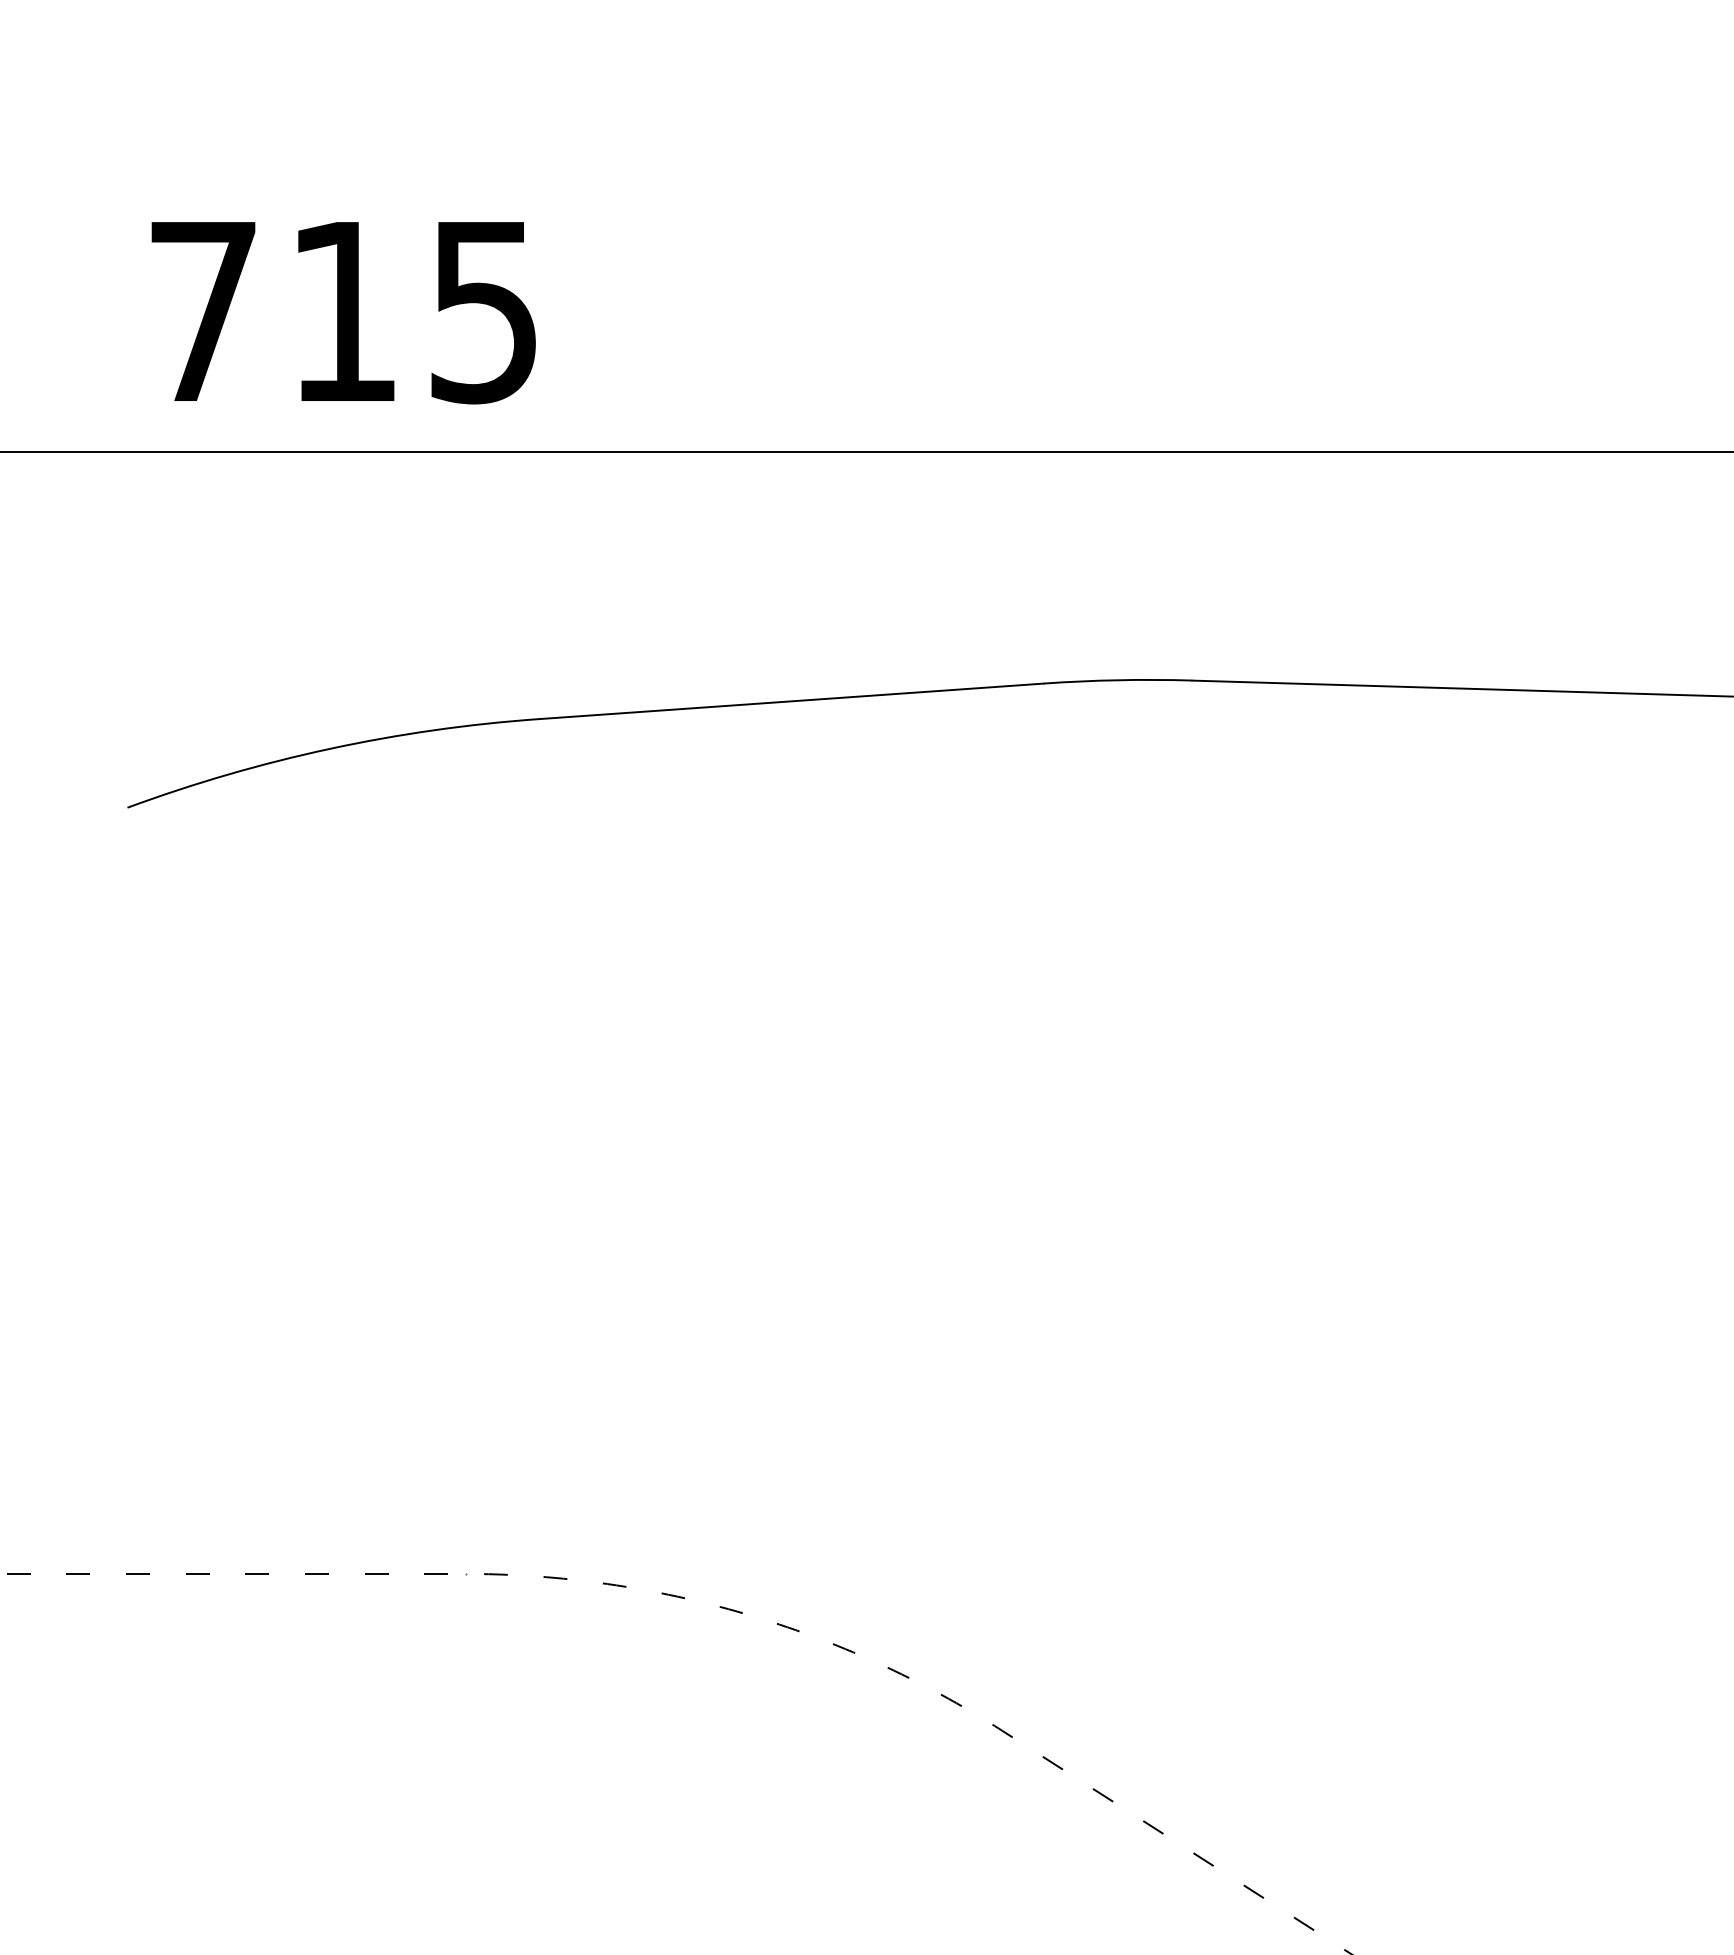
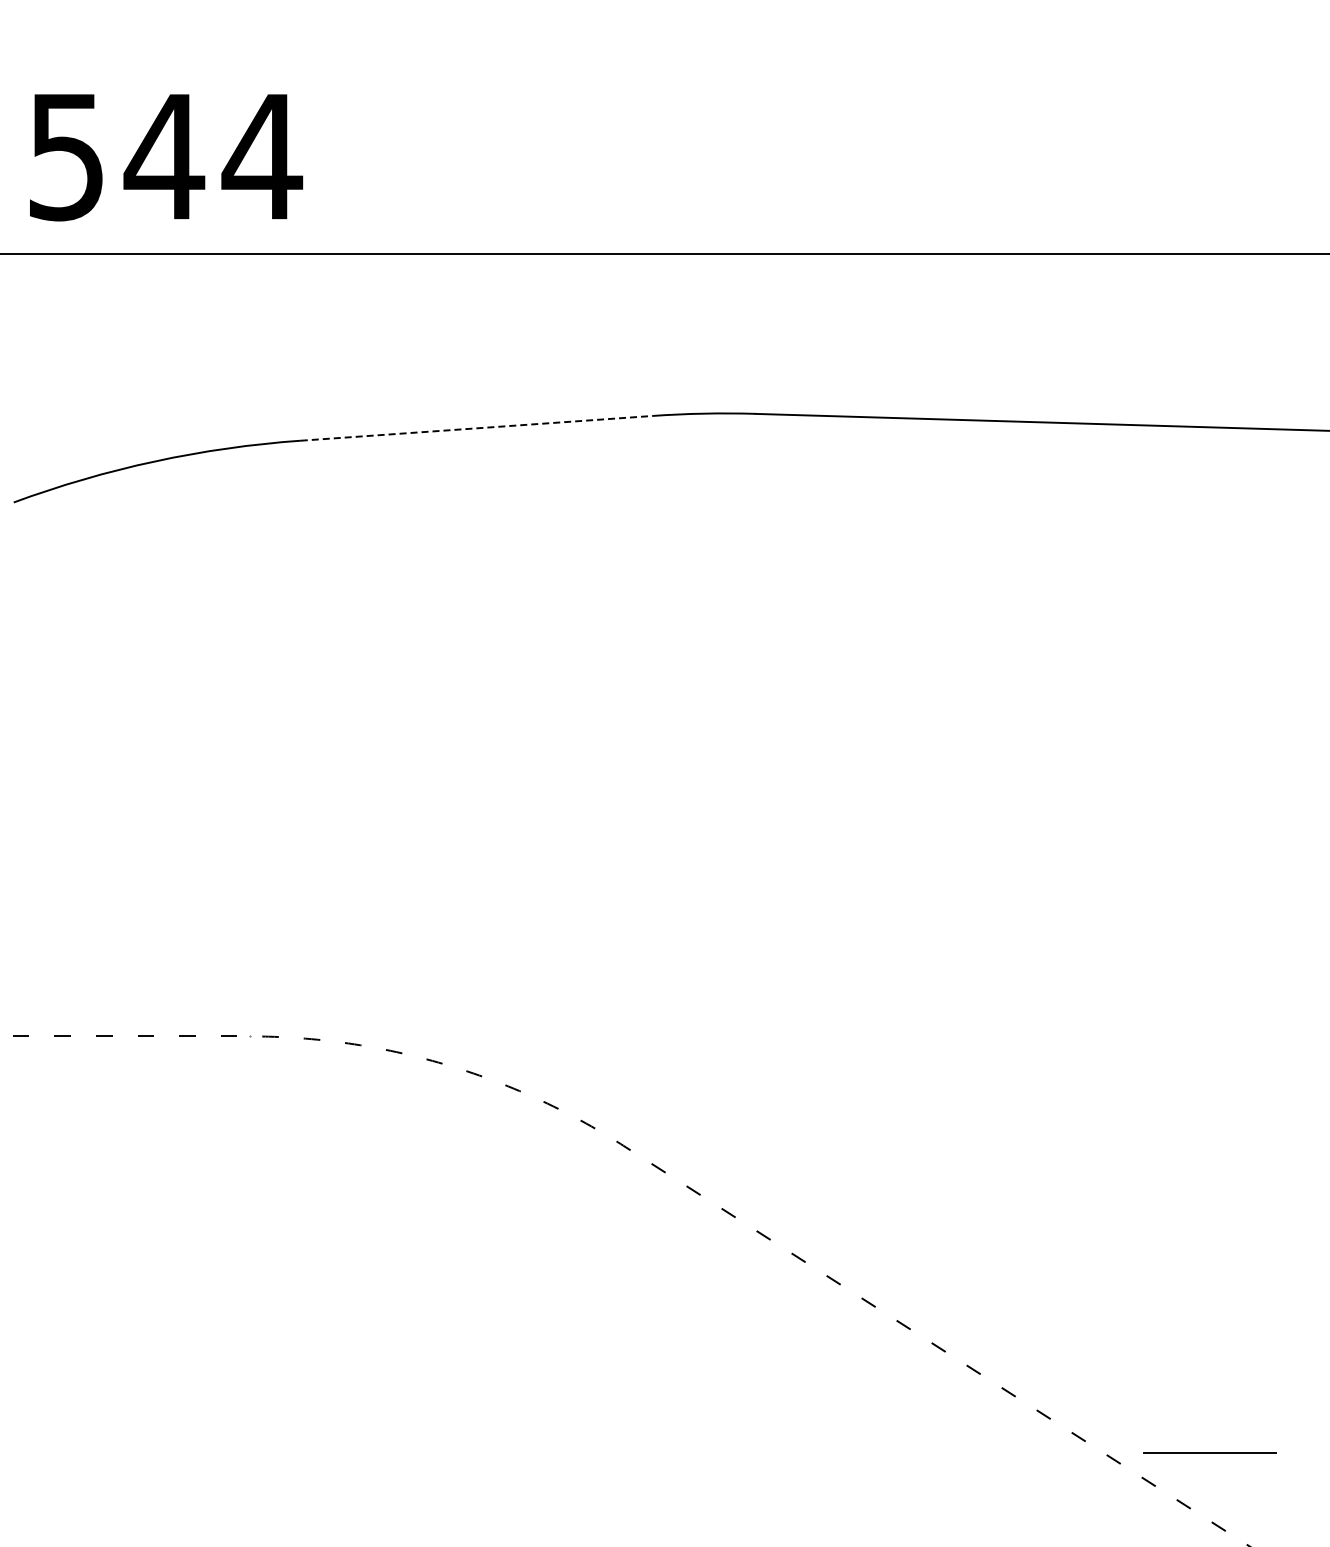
text: (346, 312) -> (166, 157), 715 -> 544
line: (792, 701) -> (477, 428), solid -> dashed

